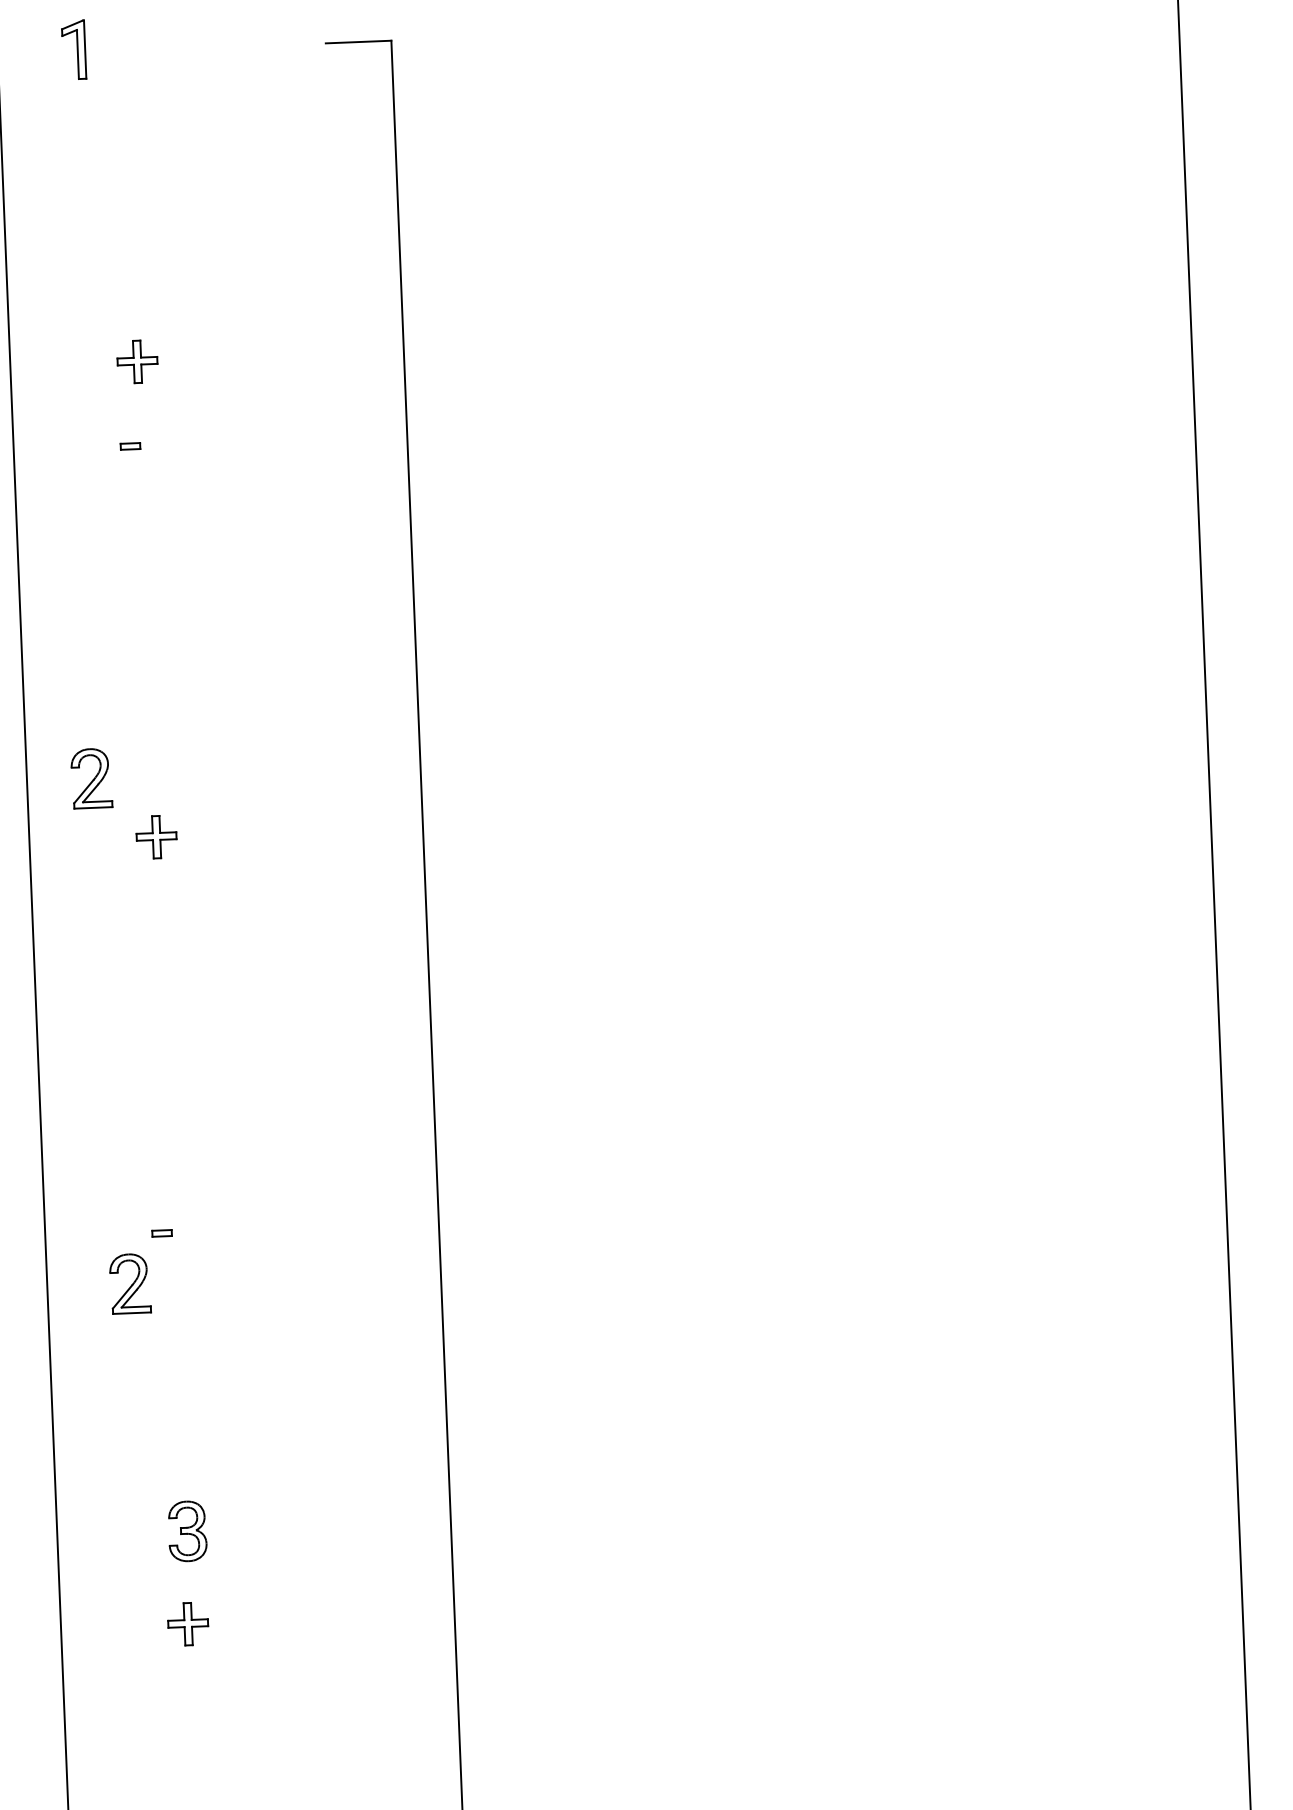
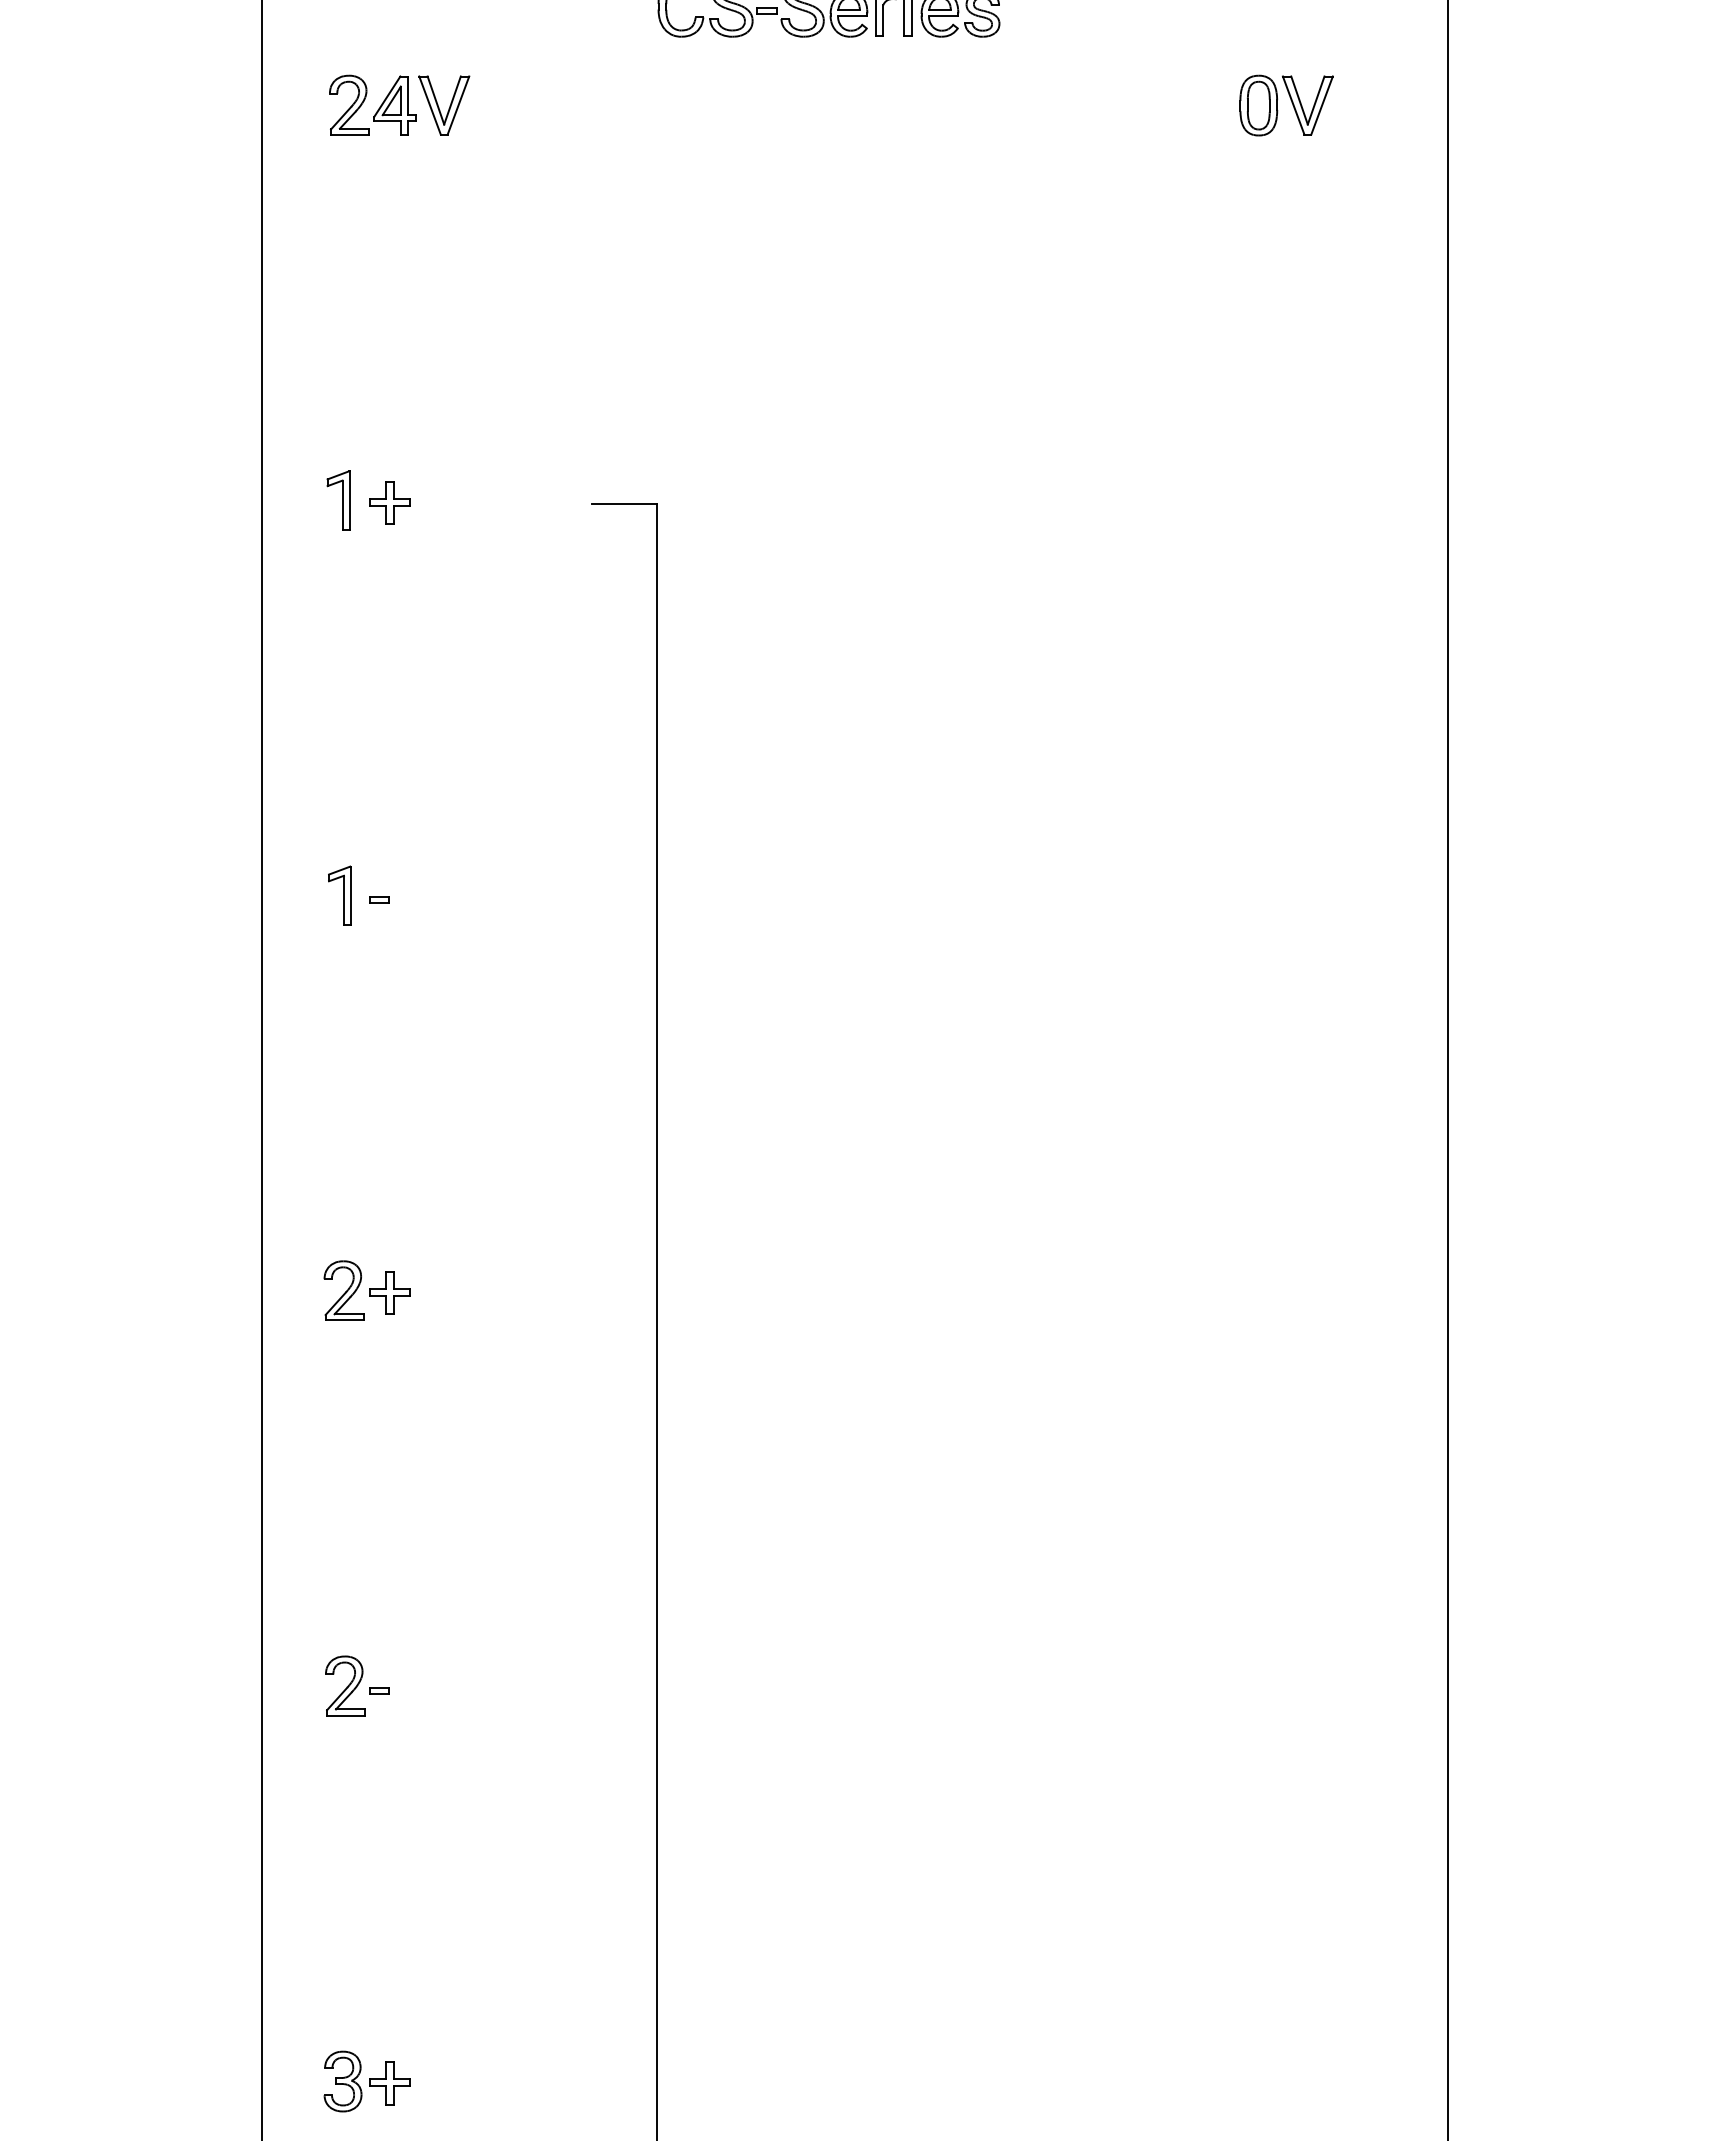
part: (137, 361) -> (389, 502), moved
part: (90, 443) -> (339, 895), added
part: (91, 778) -> (343, 1290), moved
part: (130, 1283) -> (345, 1685), moved
part: (187, 1531) -> (342, 2081), moved

